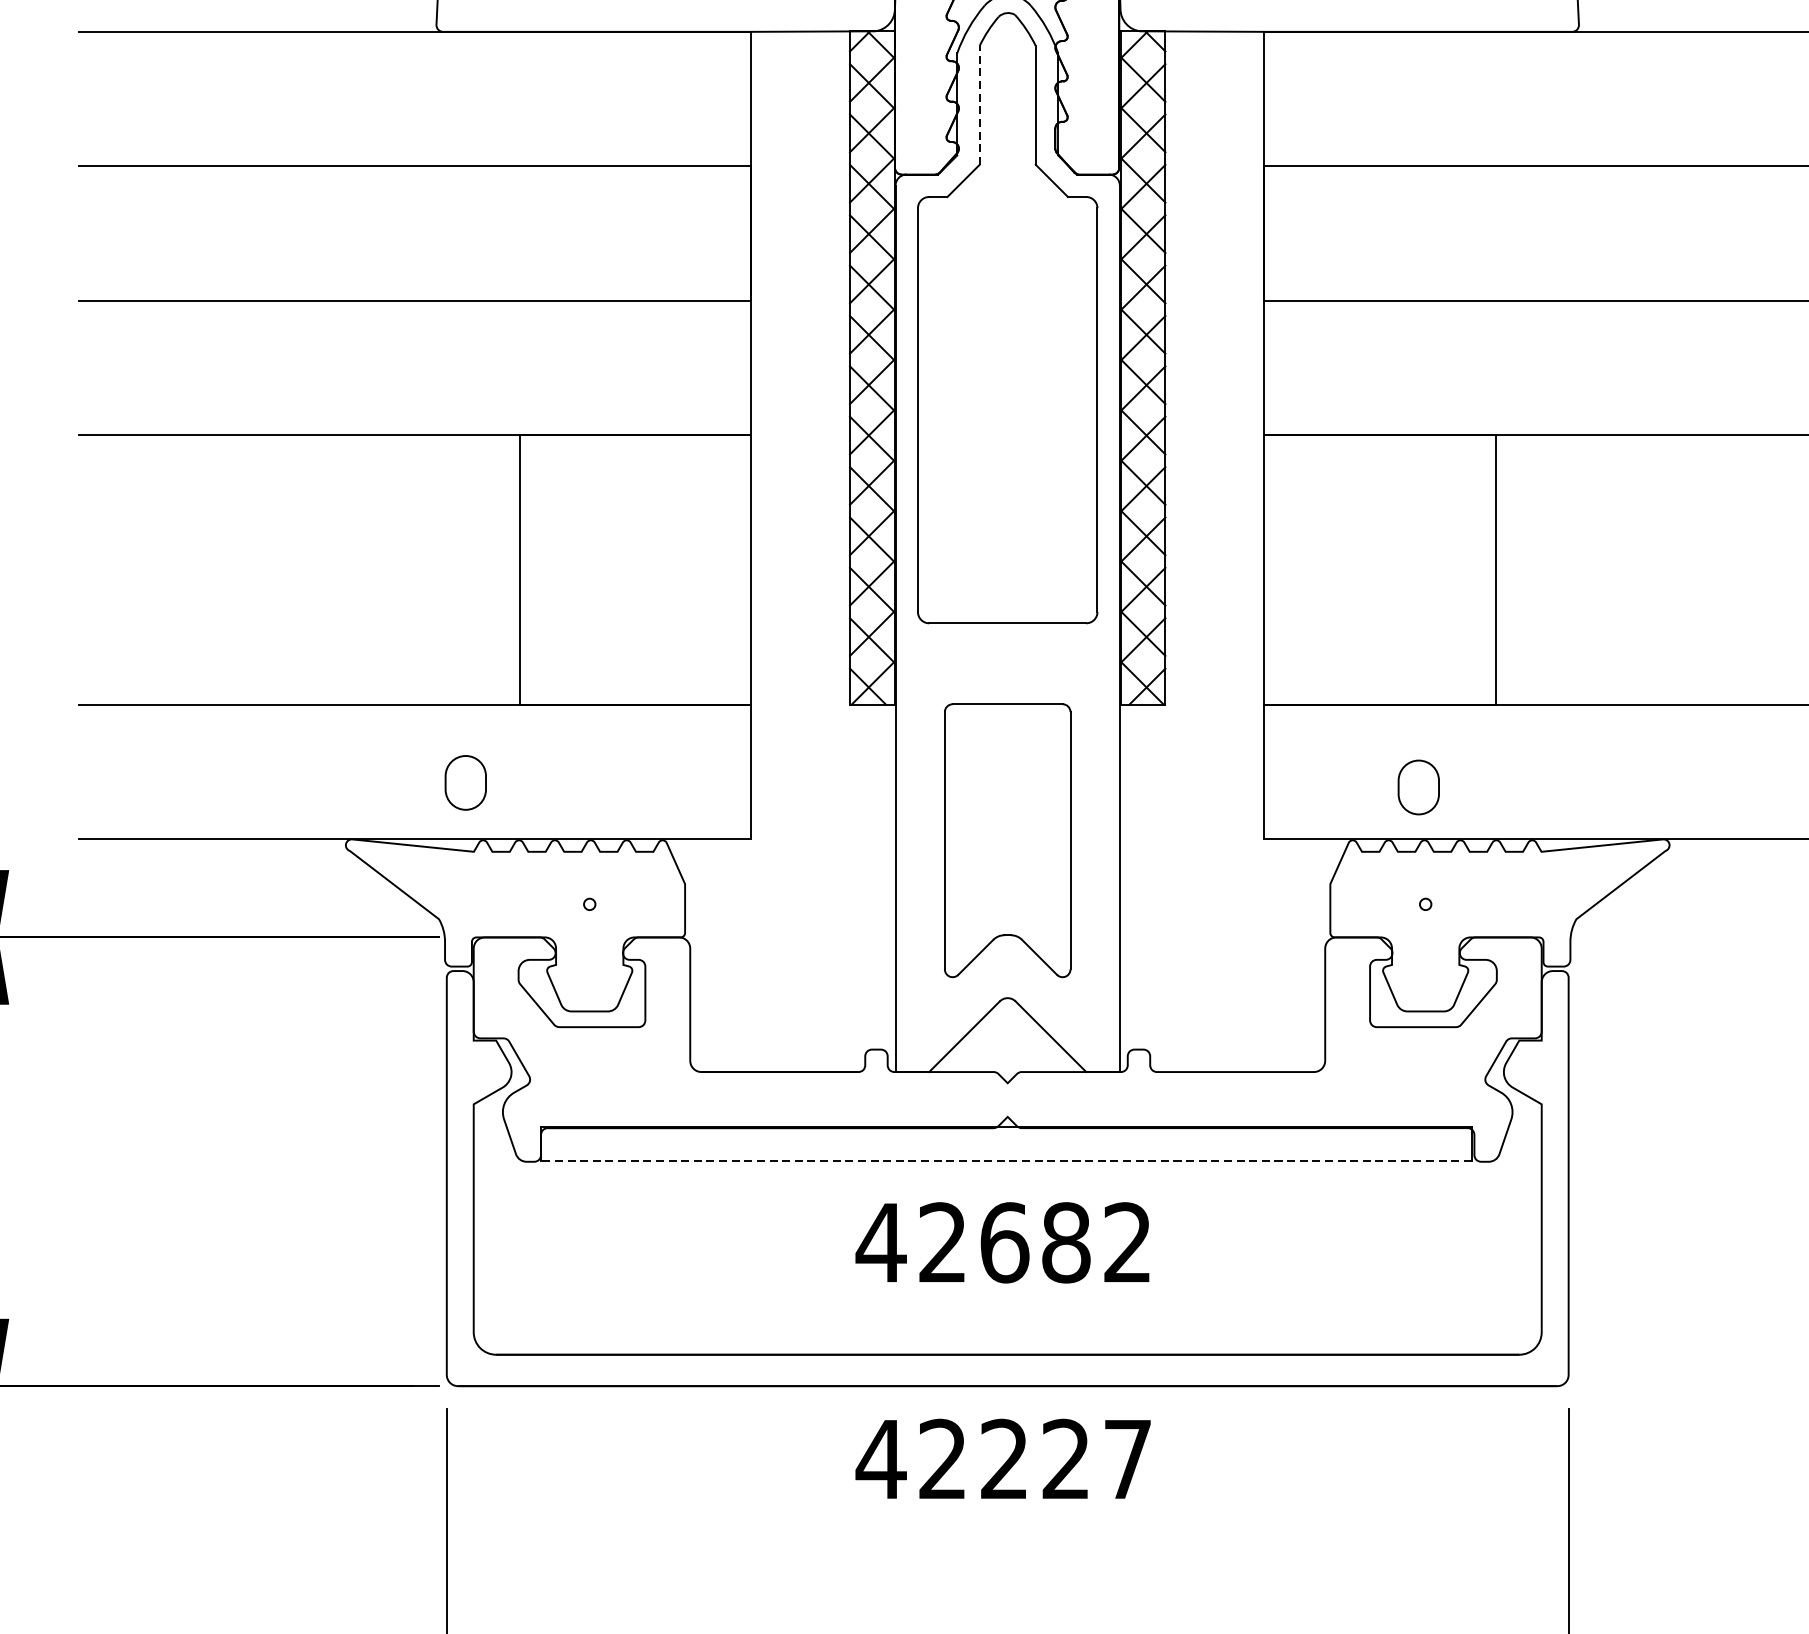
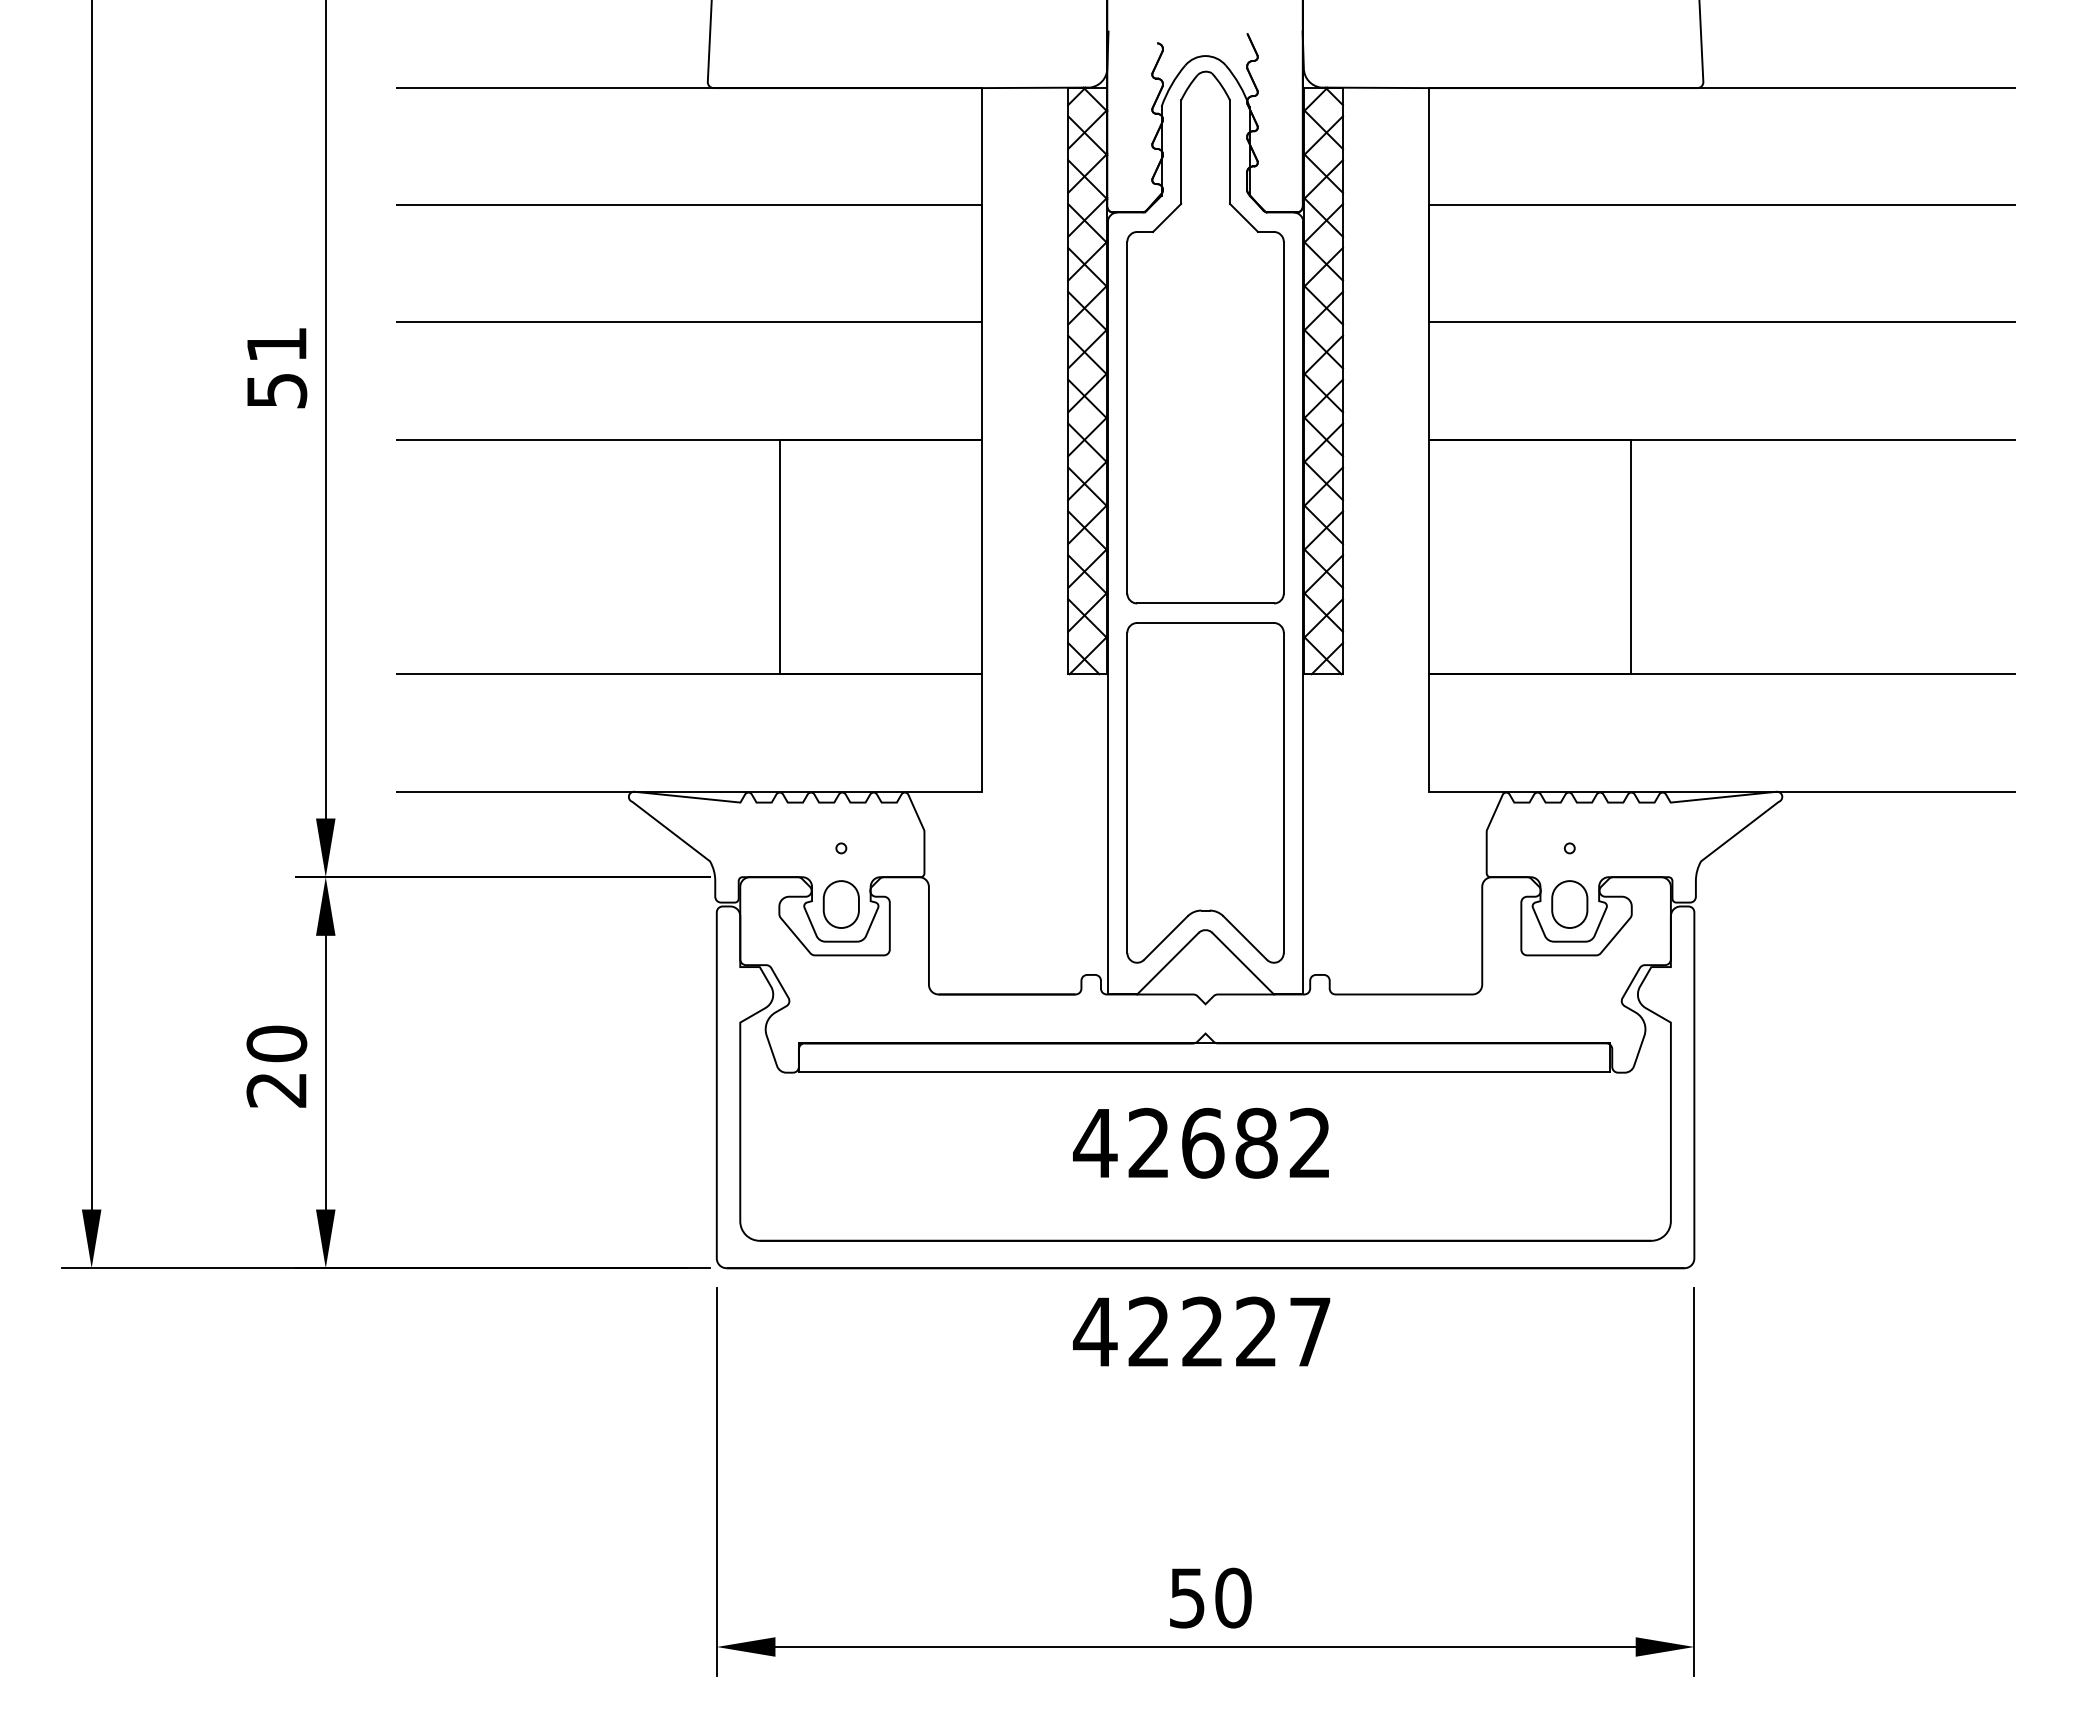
line: (980, 105) -> (1181, 152), dashed -> solid
part: (464, 782) -> (840, 904), moved
part: (1418, 787) -> (1569, 904), moved
part: (1007, 840) -> (1205, 792), size x1.43
line: (1006, 1160) -> (1204, 1071), dashed -> solid

